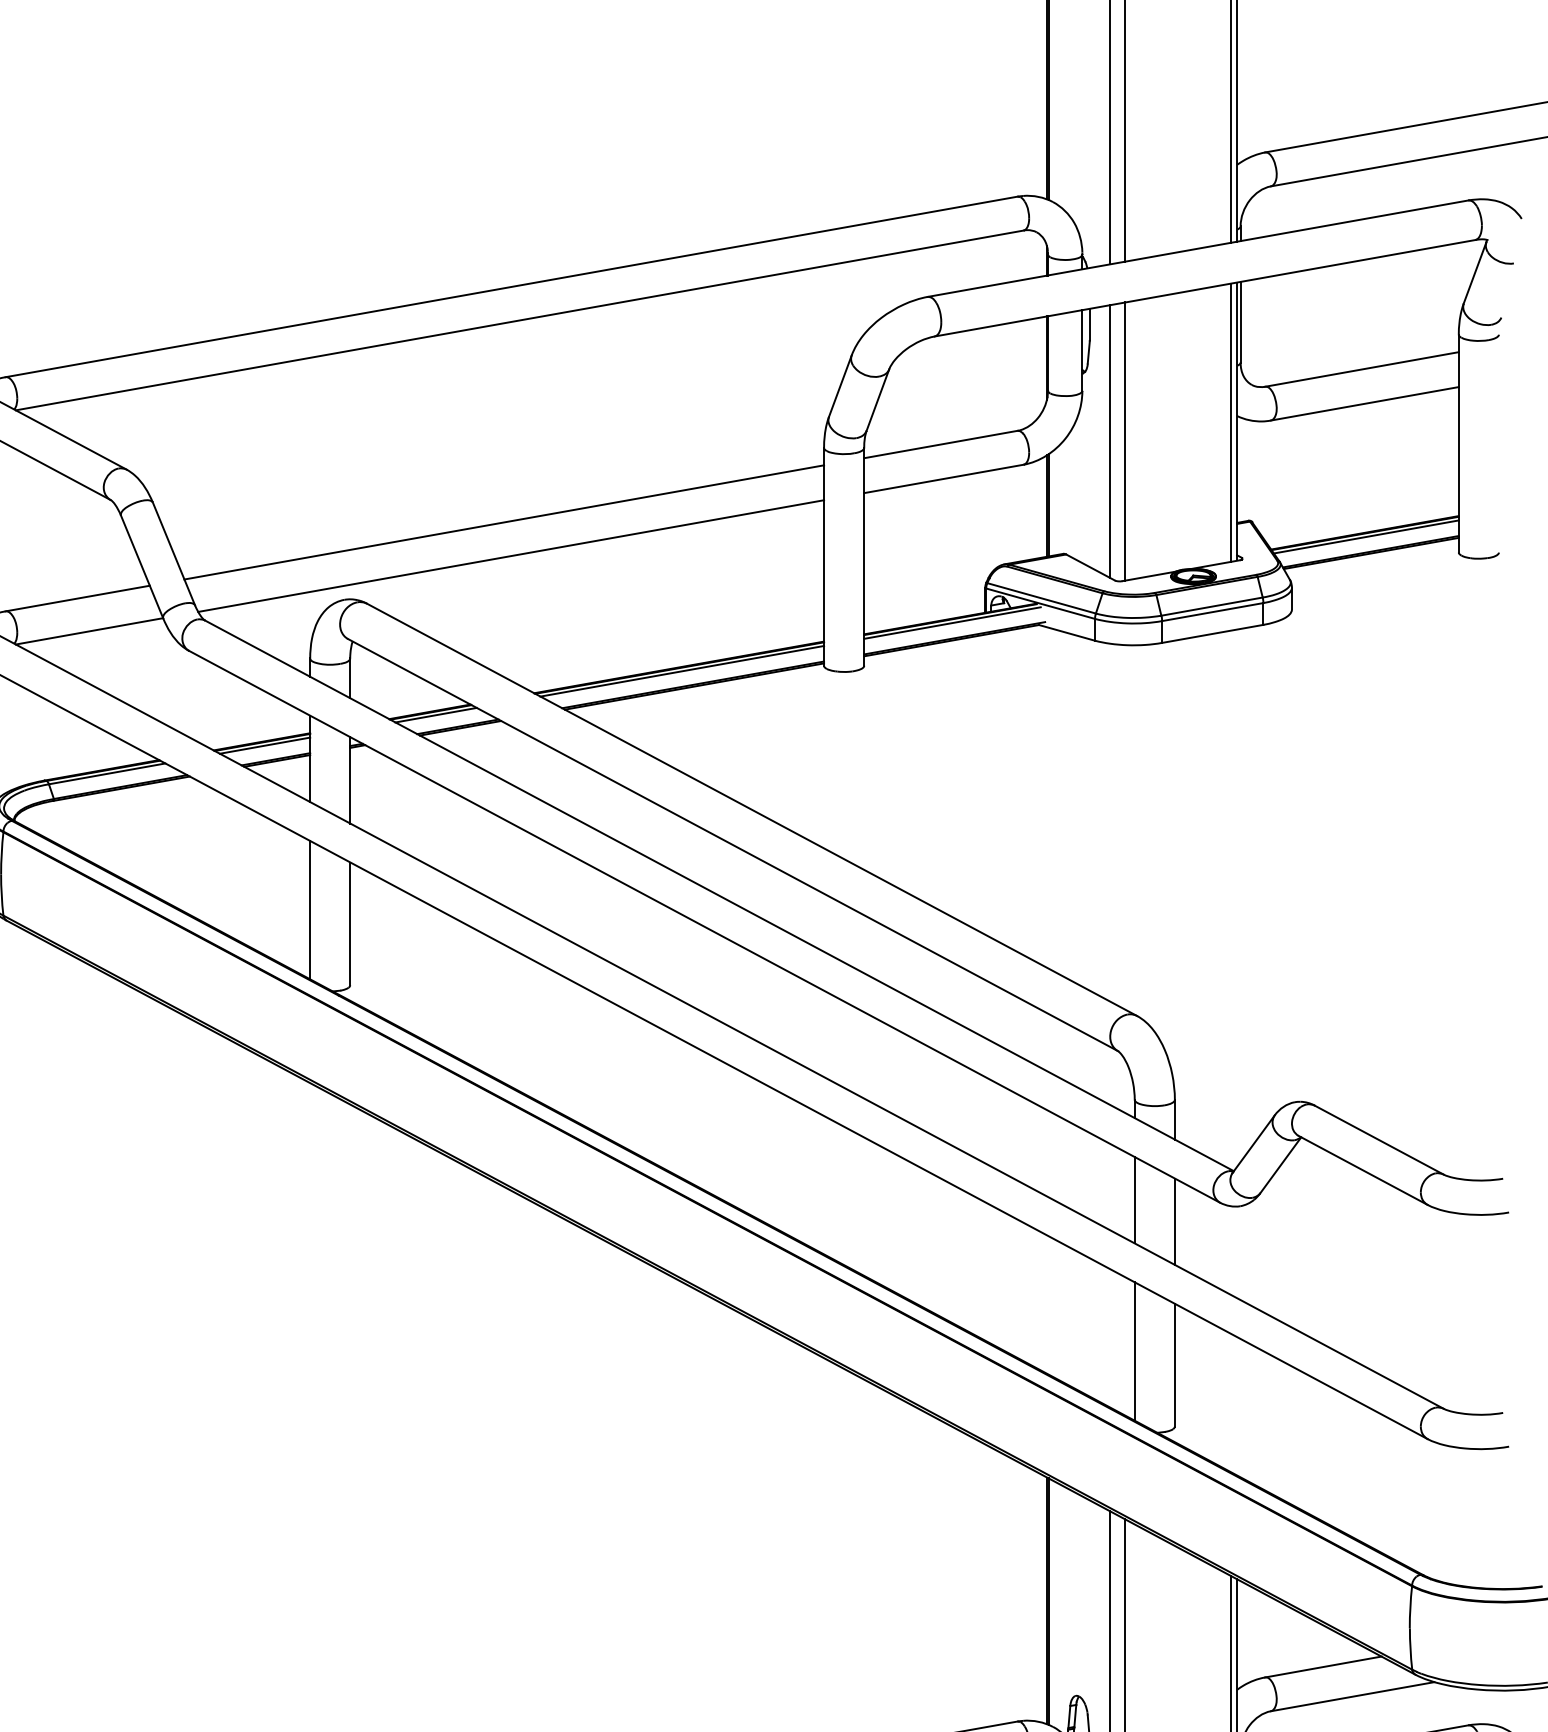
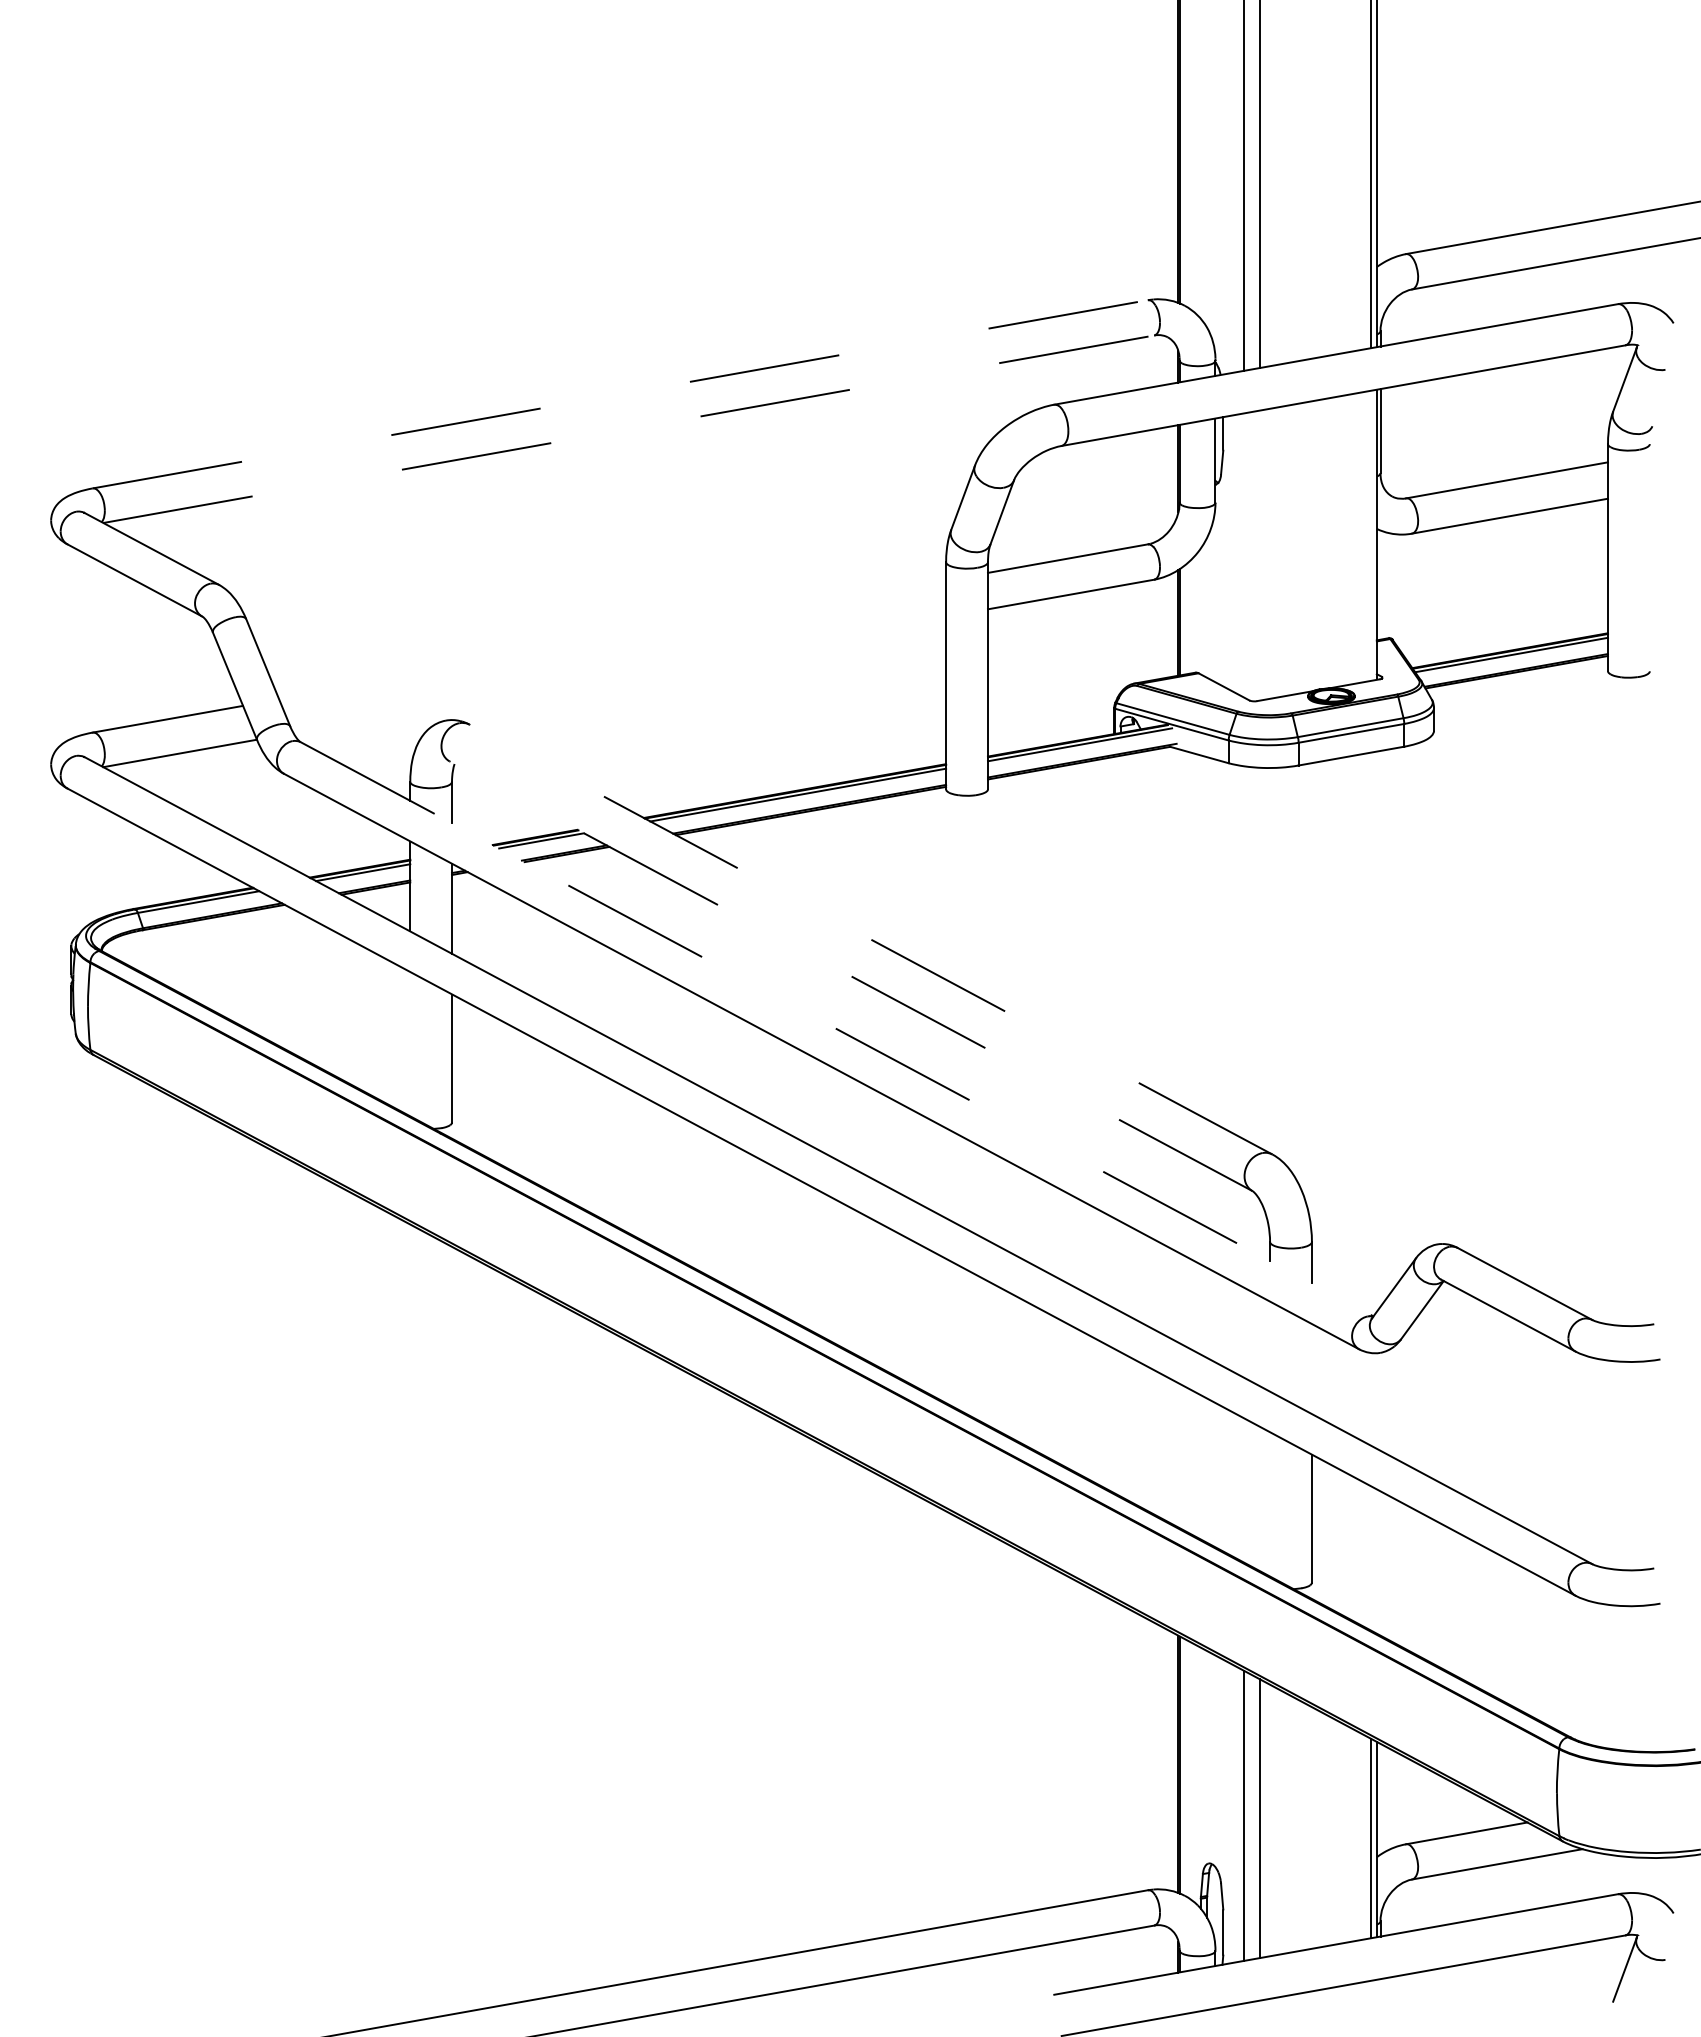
line: (511, 287) -> (620, 394), solid -> dashed
line: (519, 320) -> (628, 429), solid -> dashed
line: (1231, 422) -> (1370, 535), removed
line: (1110, 441) -> (1244, 555), removed
line: (1125, 441) -> (1260, 555), removed
line: (504, 522) -> (612, 639), removed
line: (510, 555) -> (619, 674), removed
line: (751, 809) -> (870, 939), solid -> dashed
line: (732, 845) -> (850, 976), solid -> dashed
line: (719, 896) -> (837, 1029), solid -> dashed
line: (310, 910) -> (410, 1044), removed
line: (1135, 1200) -> (1270, 1346), removed
line: (1174, 1222) -> (1311, 1369), removed
line: (1135, 1351) -> (1270, 1504), removed

